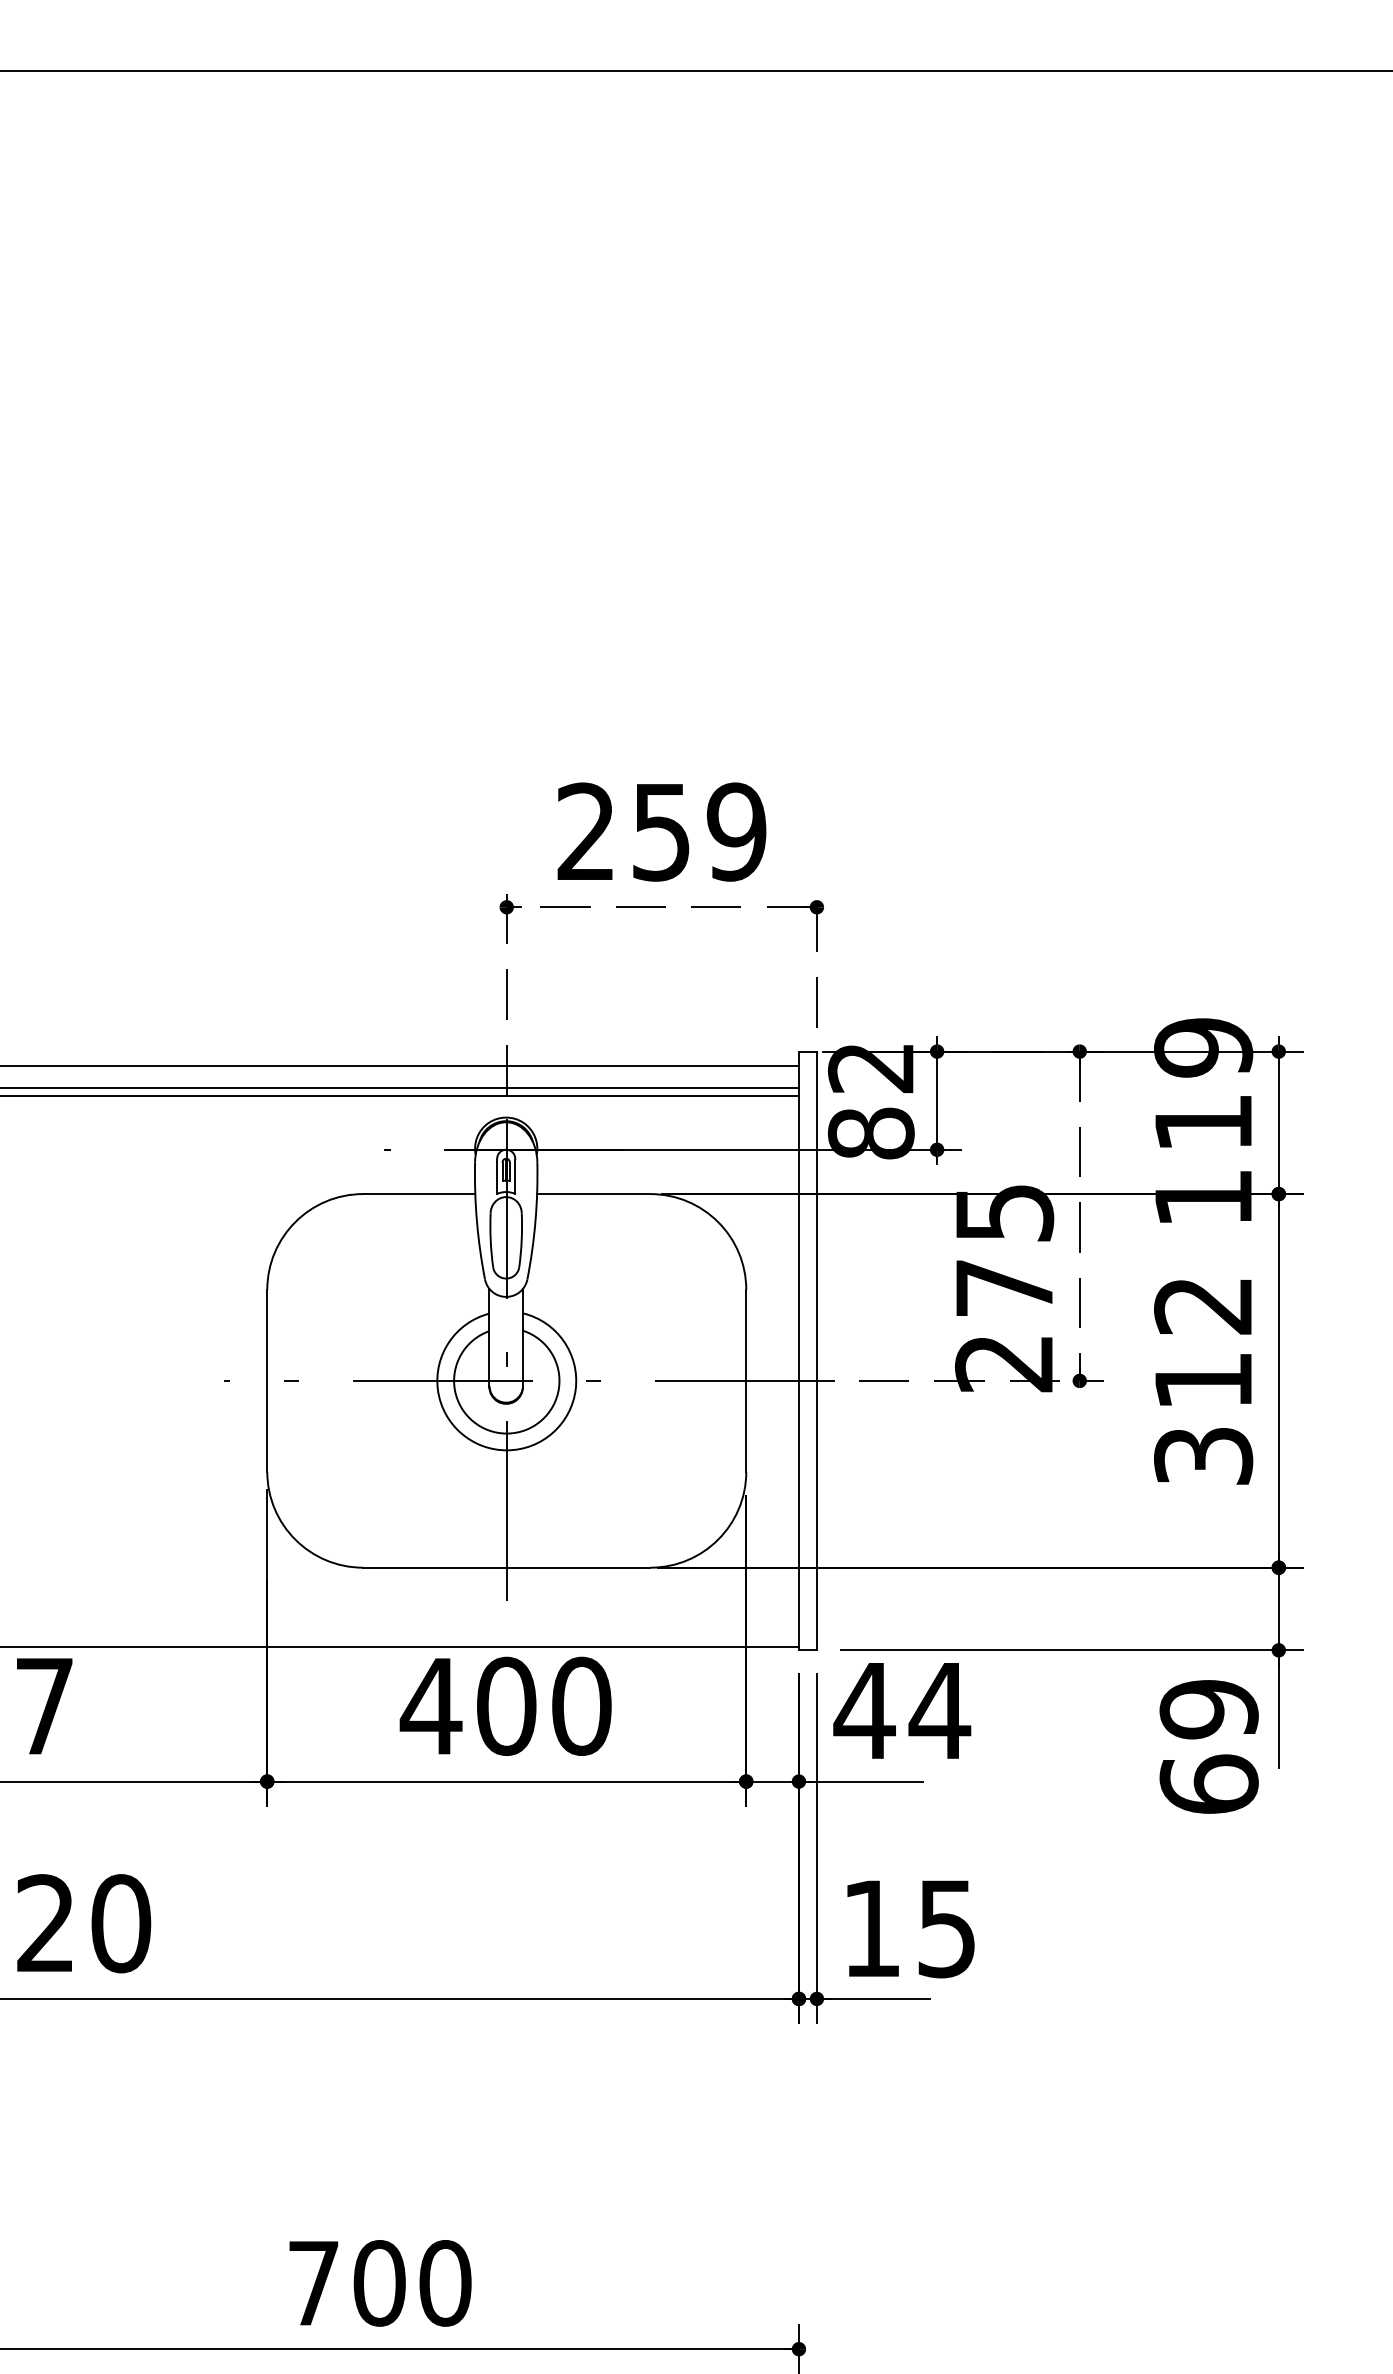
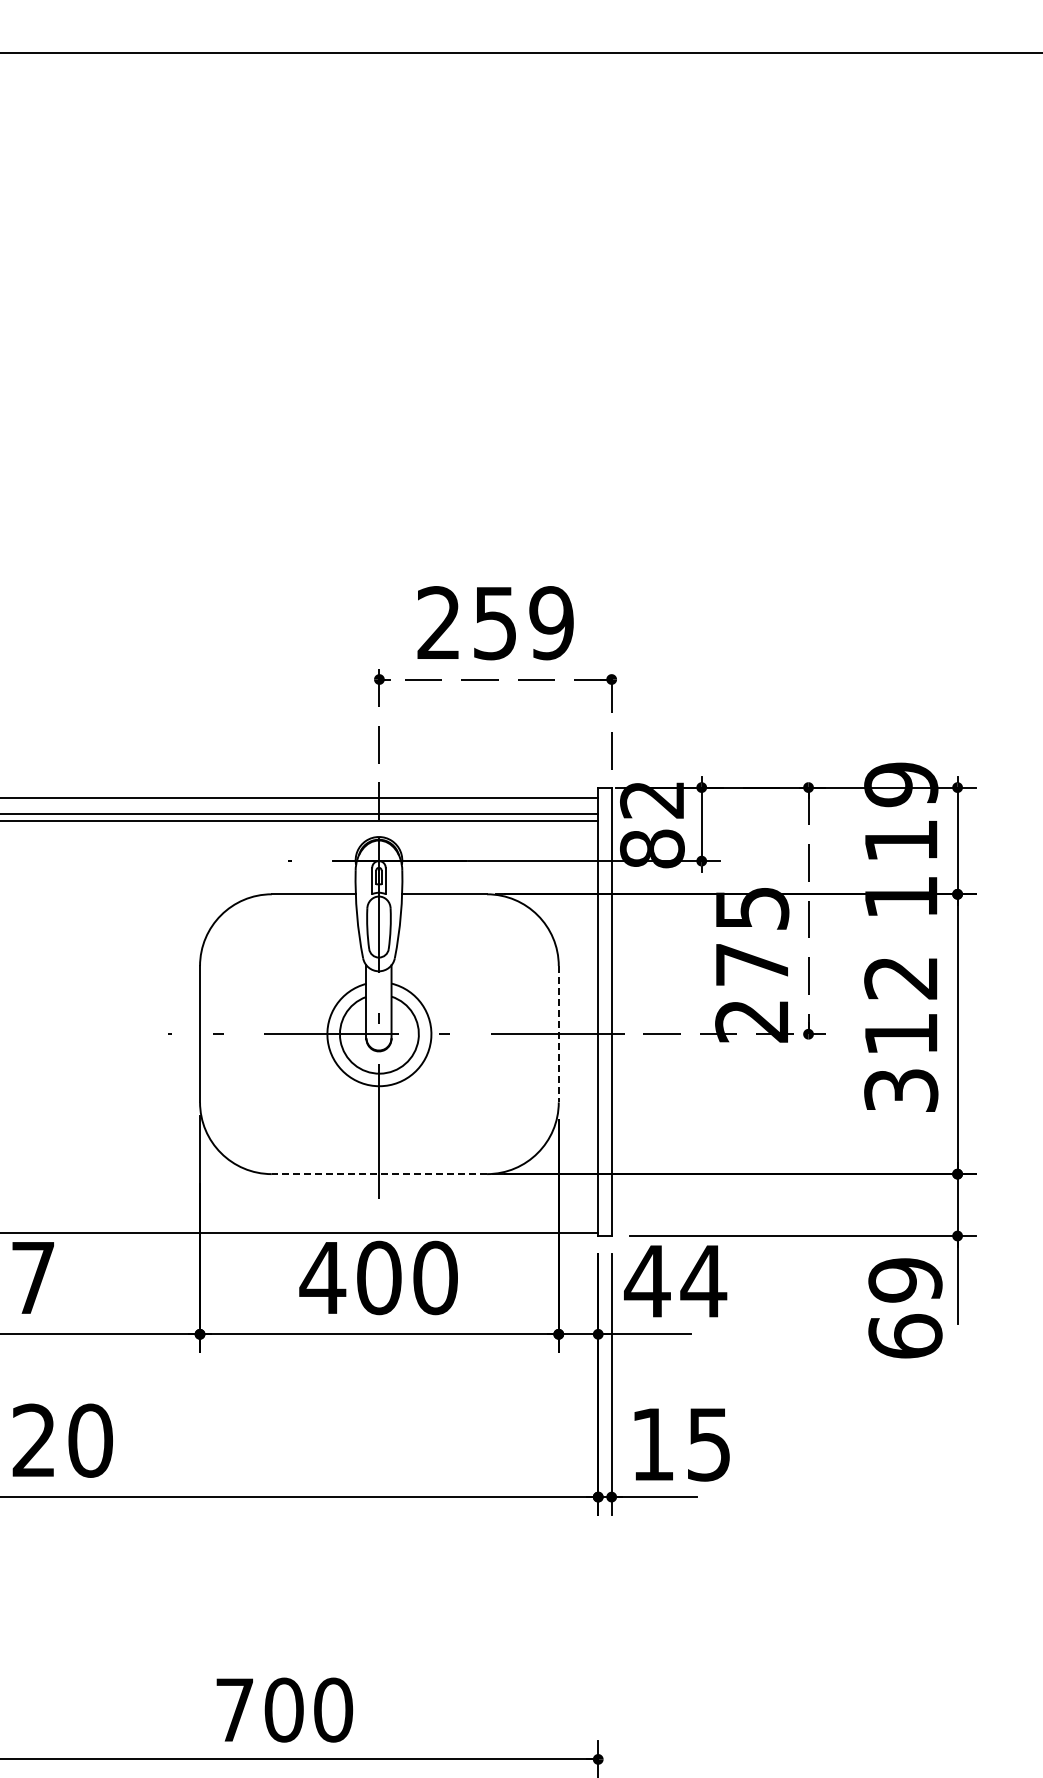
line: (745, 1381) -> (558, 1034), solid -> dashed
line: (506, 1568) -> (379, 1174), solid -> dashed

